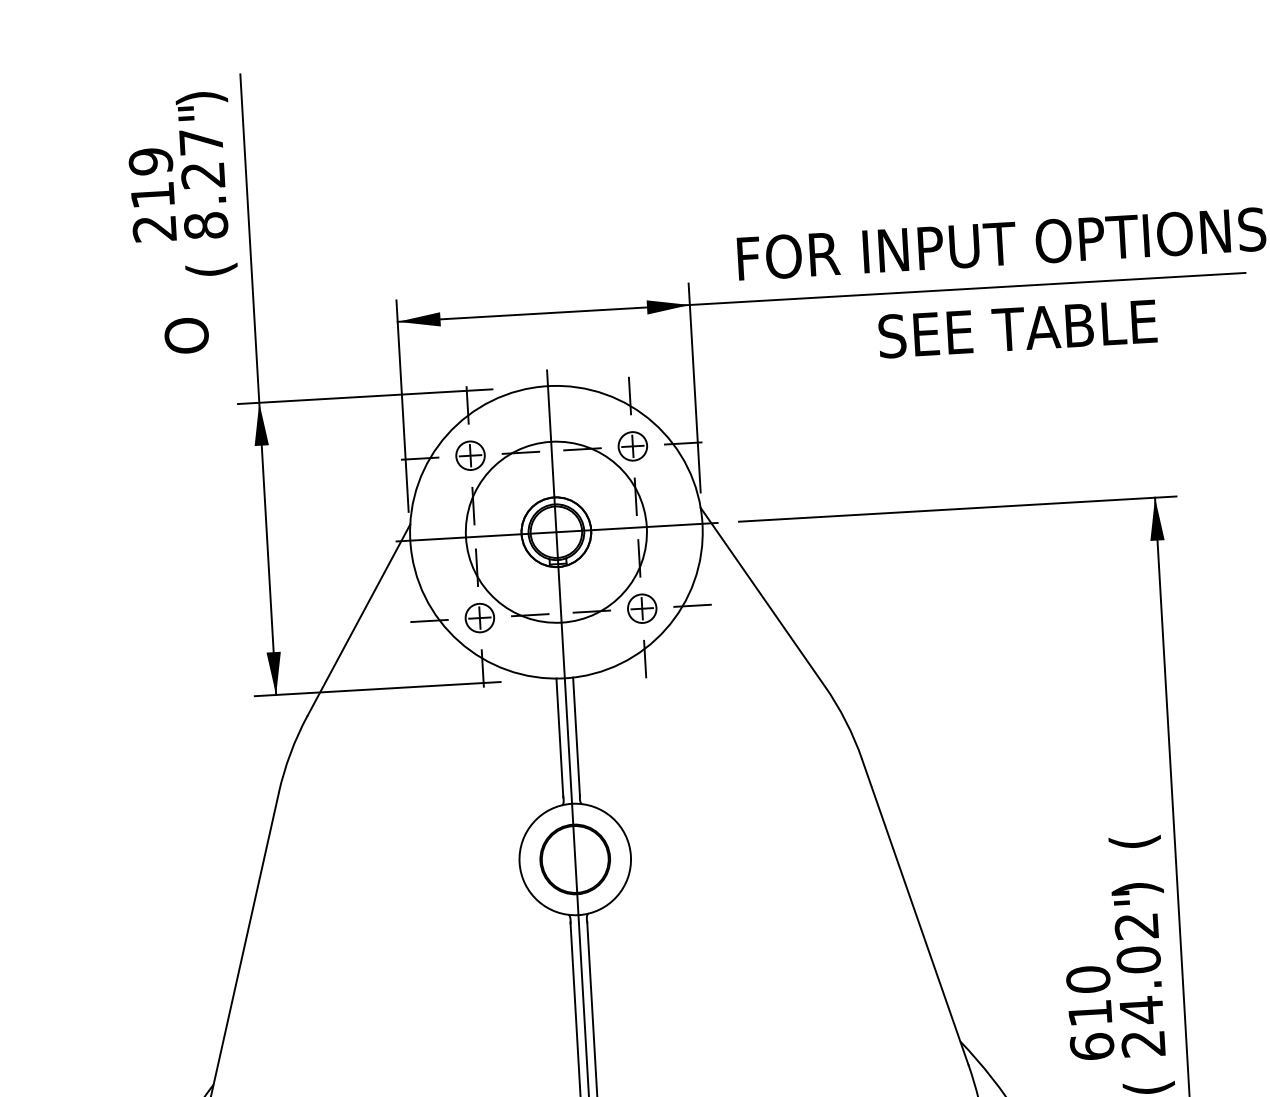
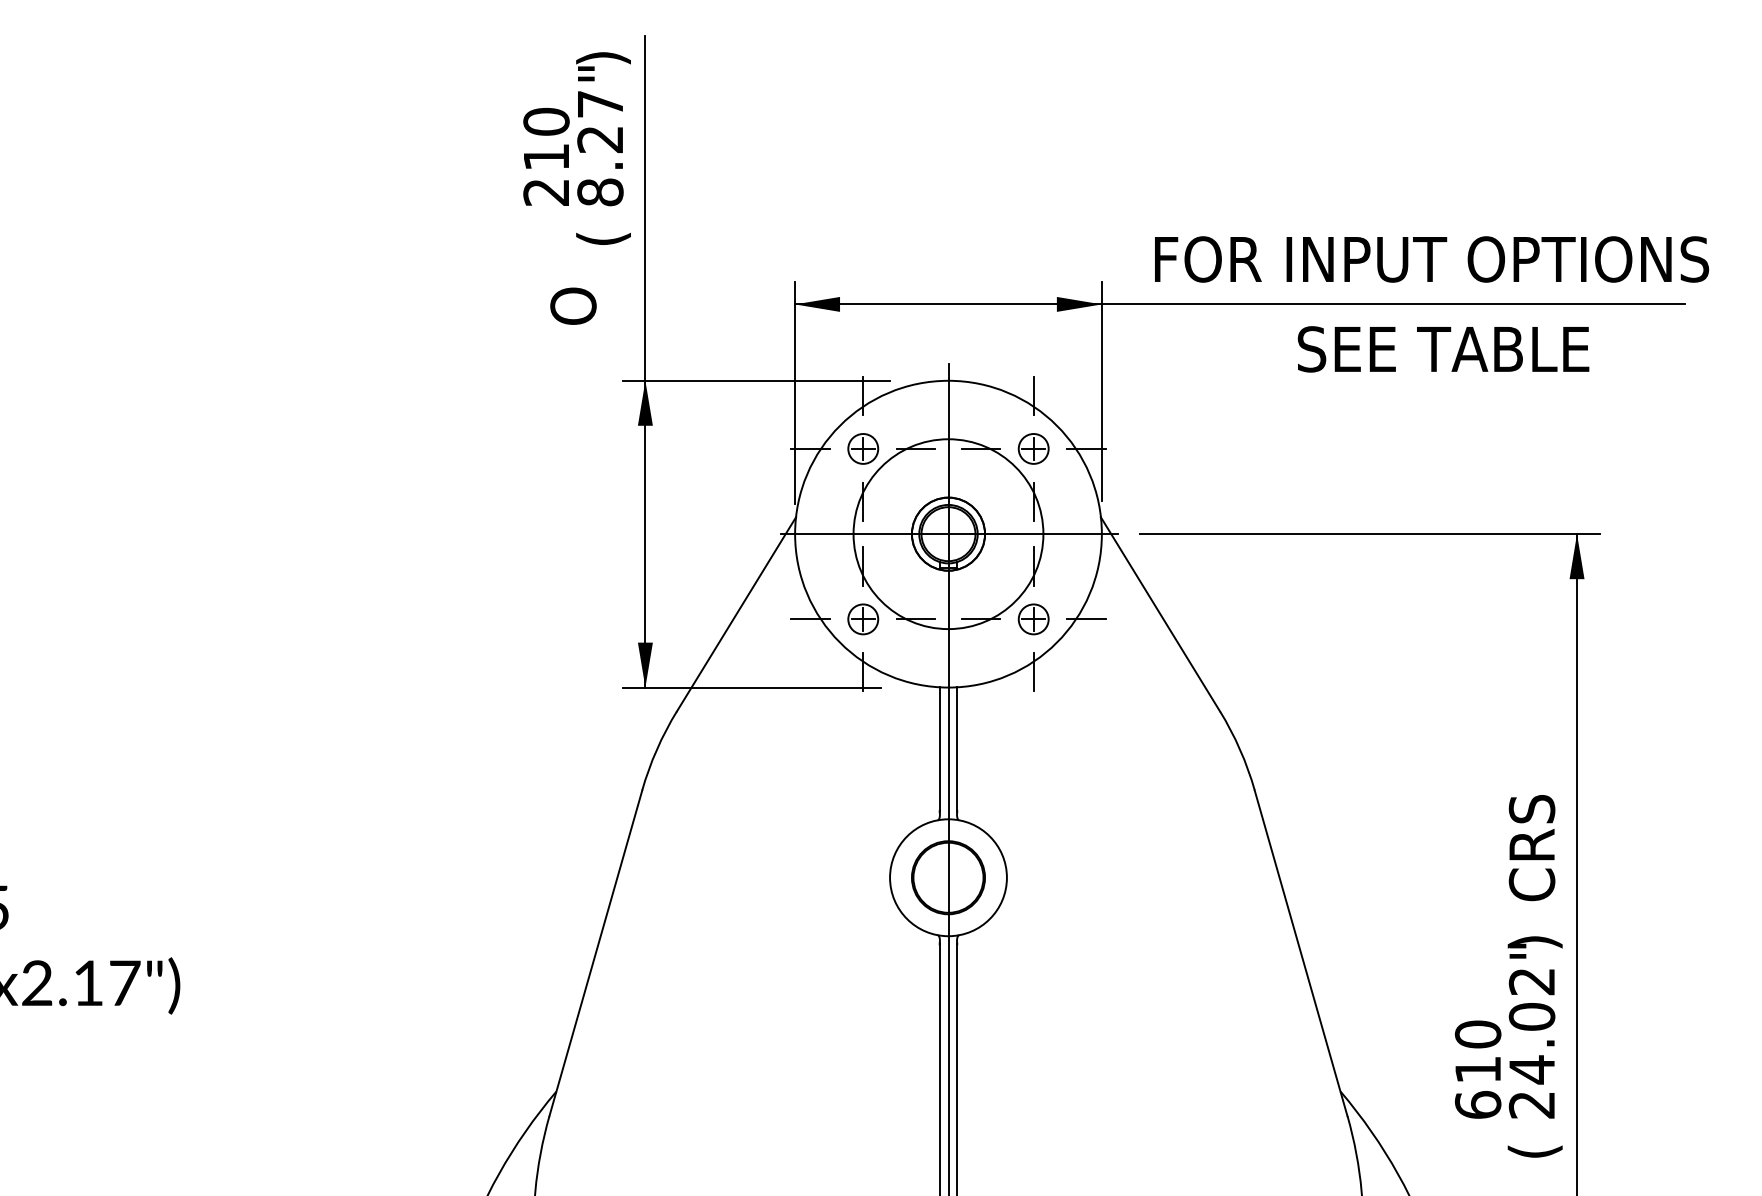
text: (150, 161) -> (546, 121), 219 -> 210
text: (1131, 799) -> (1534, 848), ( -> CRS

